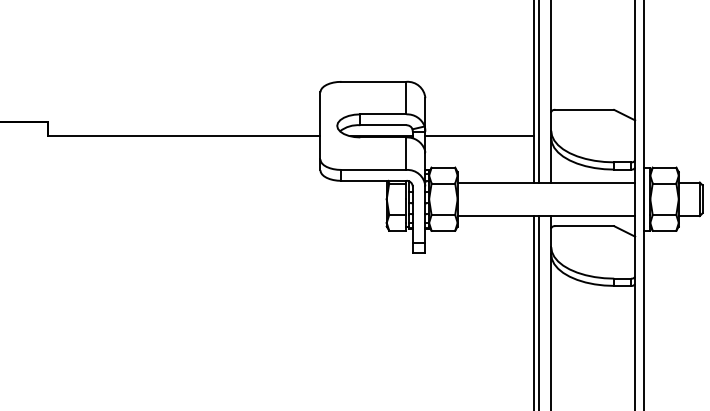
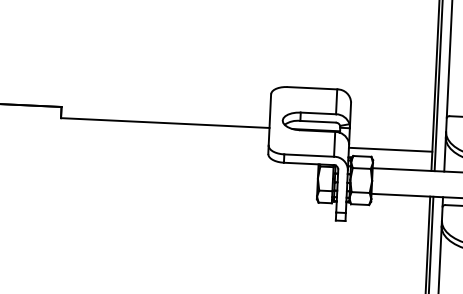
line: (479, 136) -> (390, 149), moved

